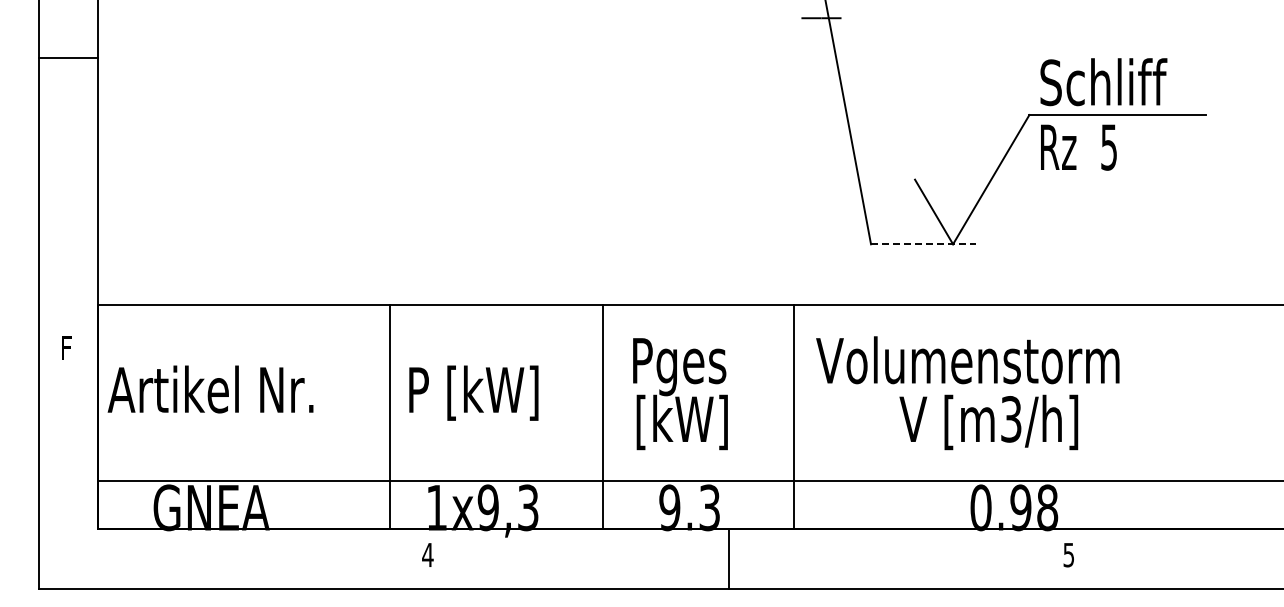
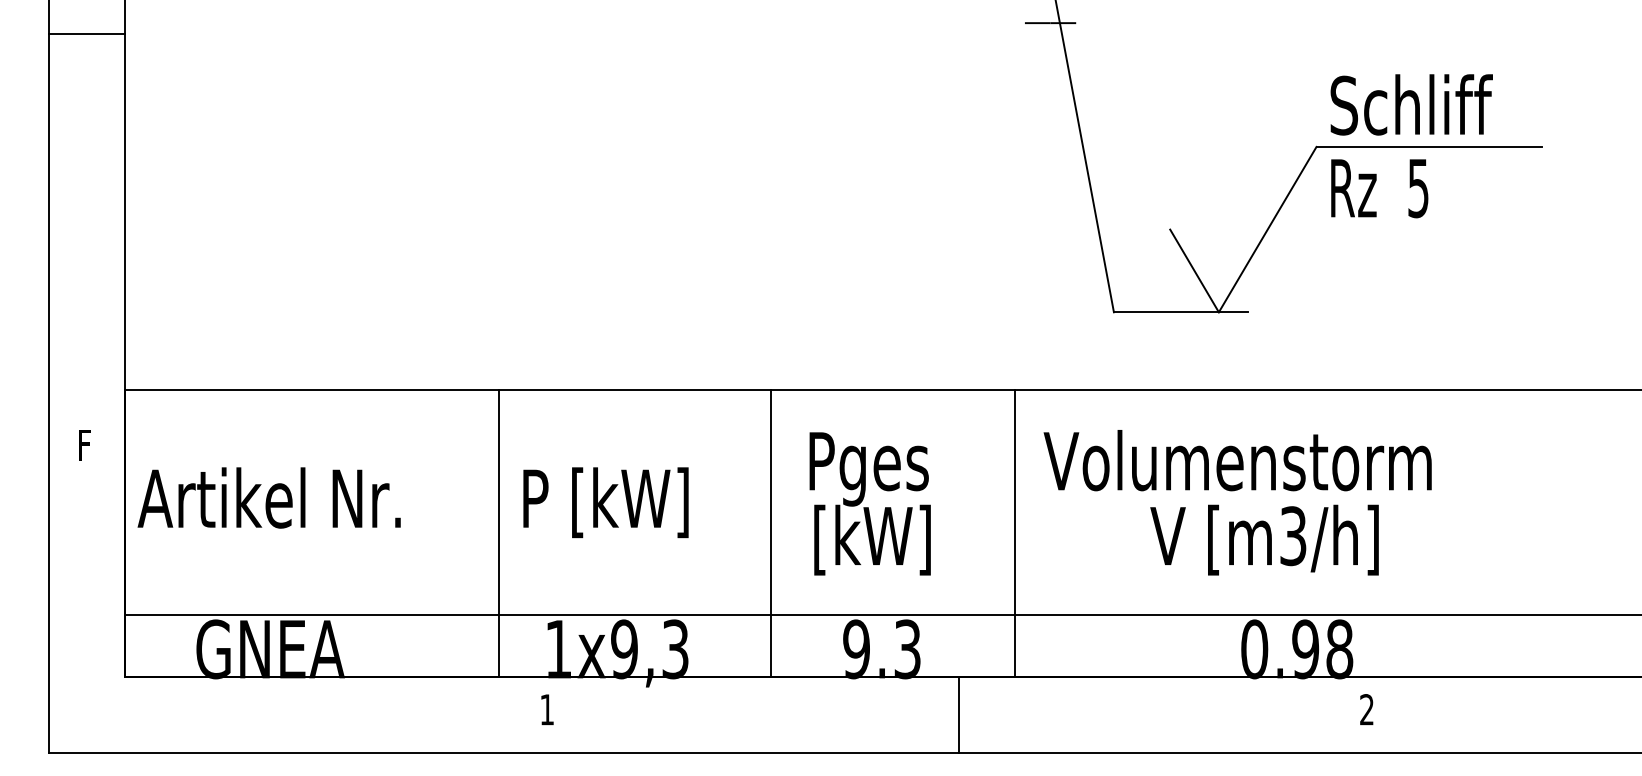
line: (67, 58) -> (86, 33), moved
line: (923, 244) -> (1181, 312), dashed -> solid
text: (427, 554) -> (546, 709), 4 -> 1
text: (1068, 554) -> (1366, 709), 5 -> 2
line: (728, 558) -> (958, 714), moved

